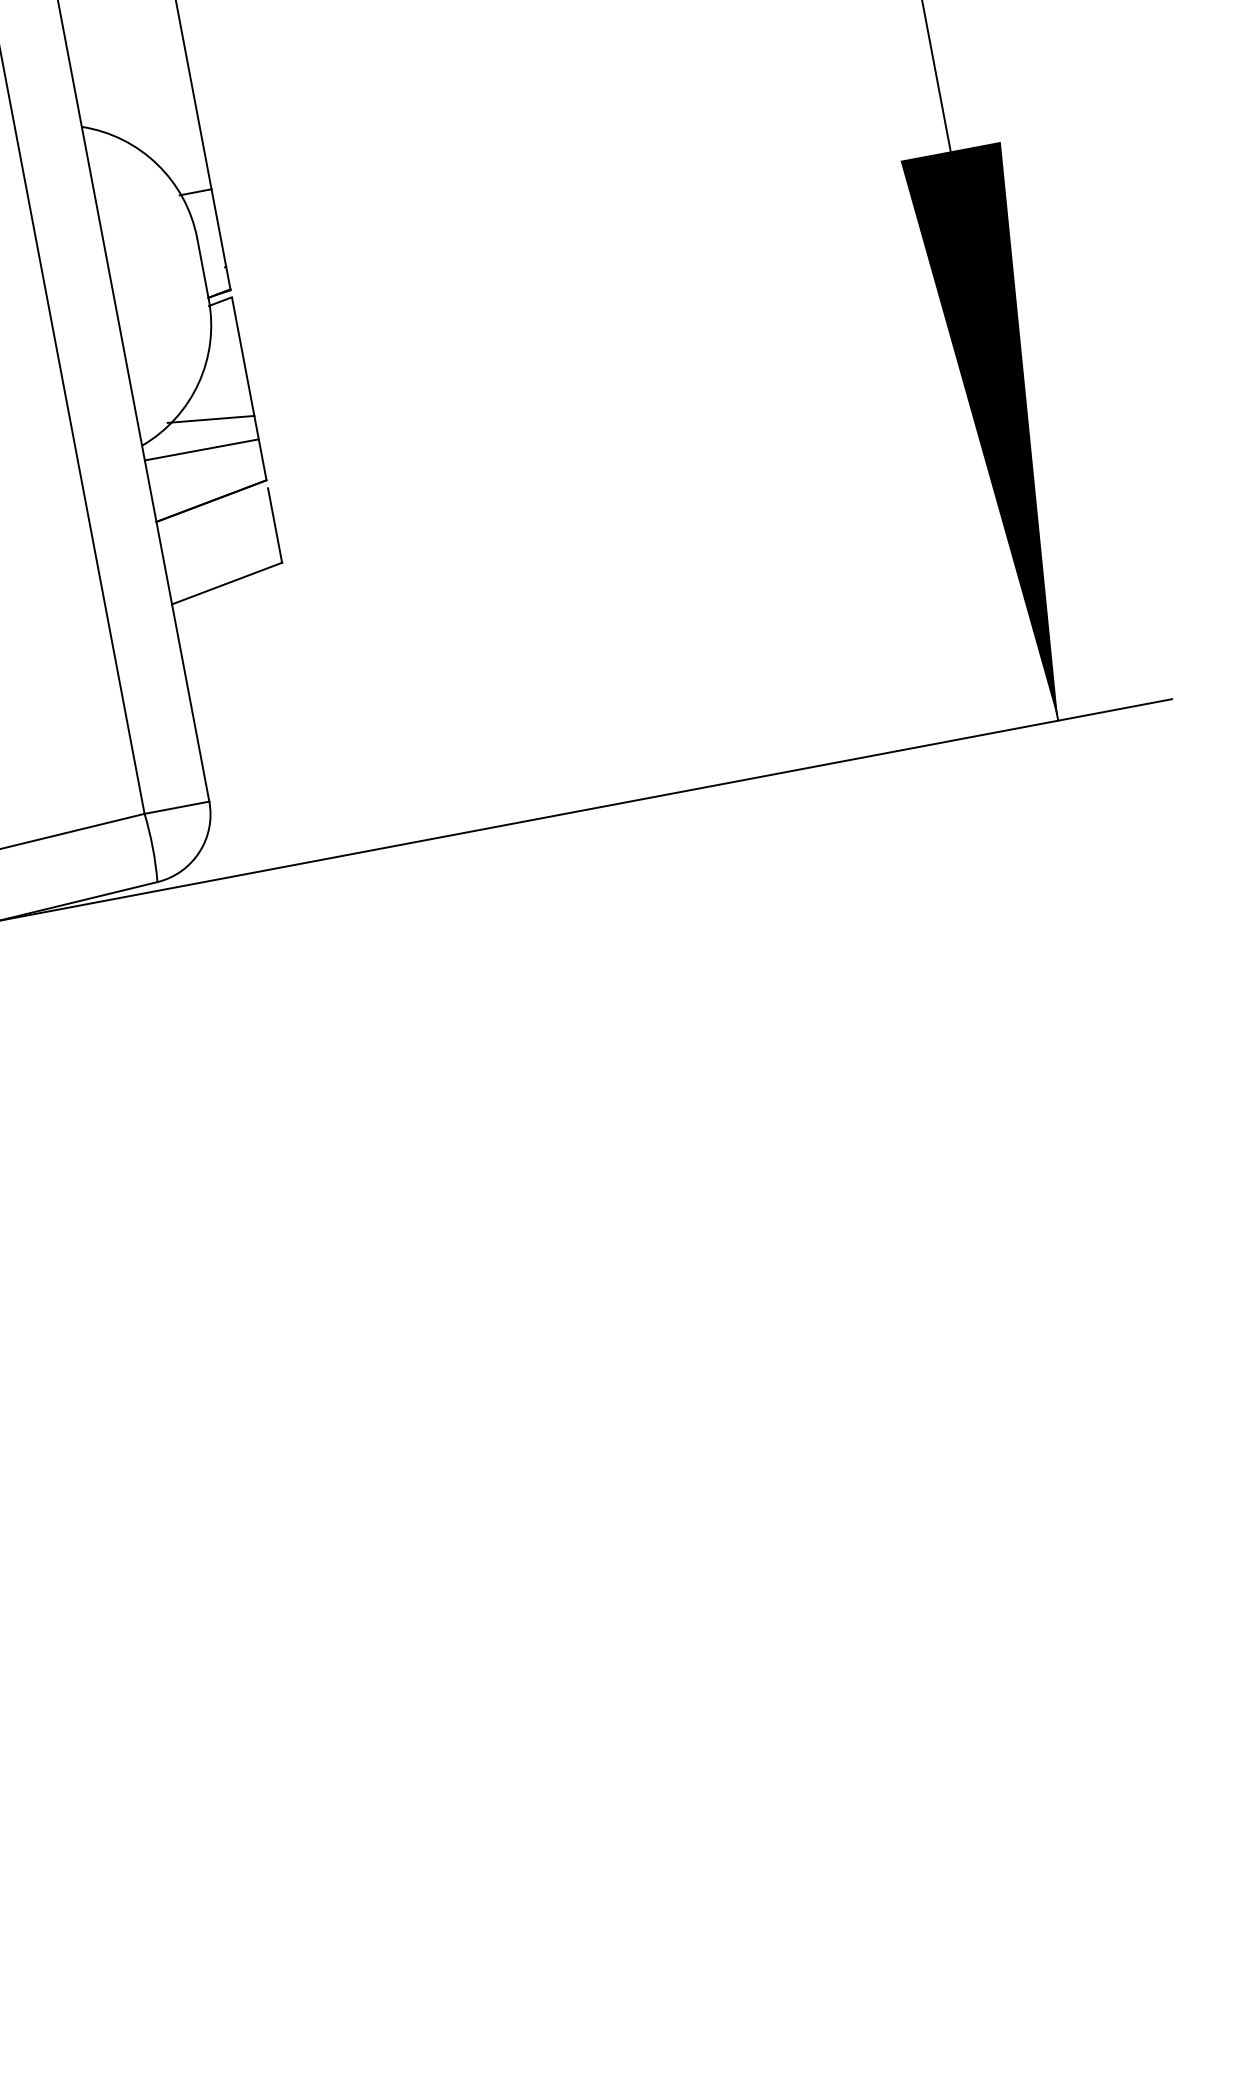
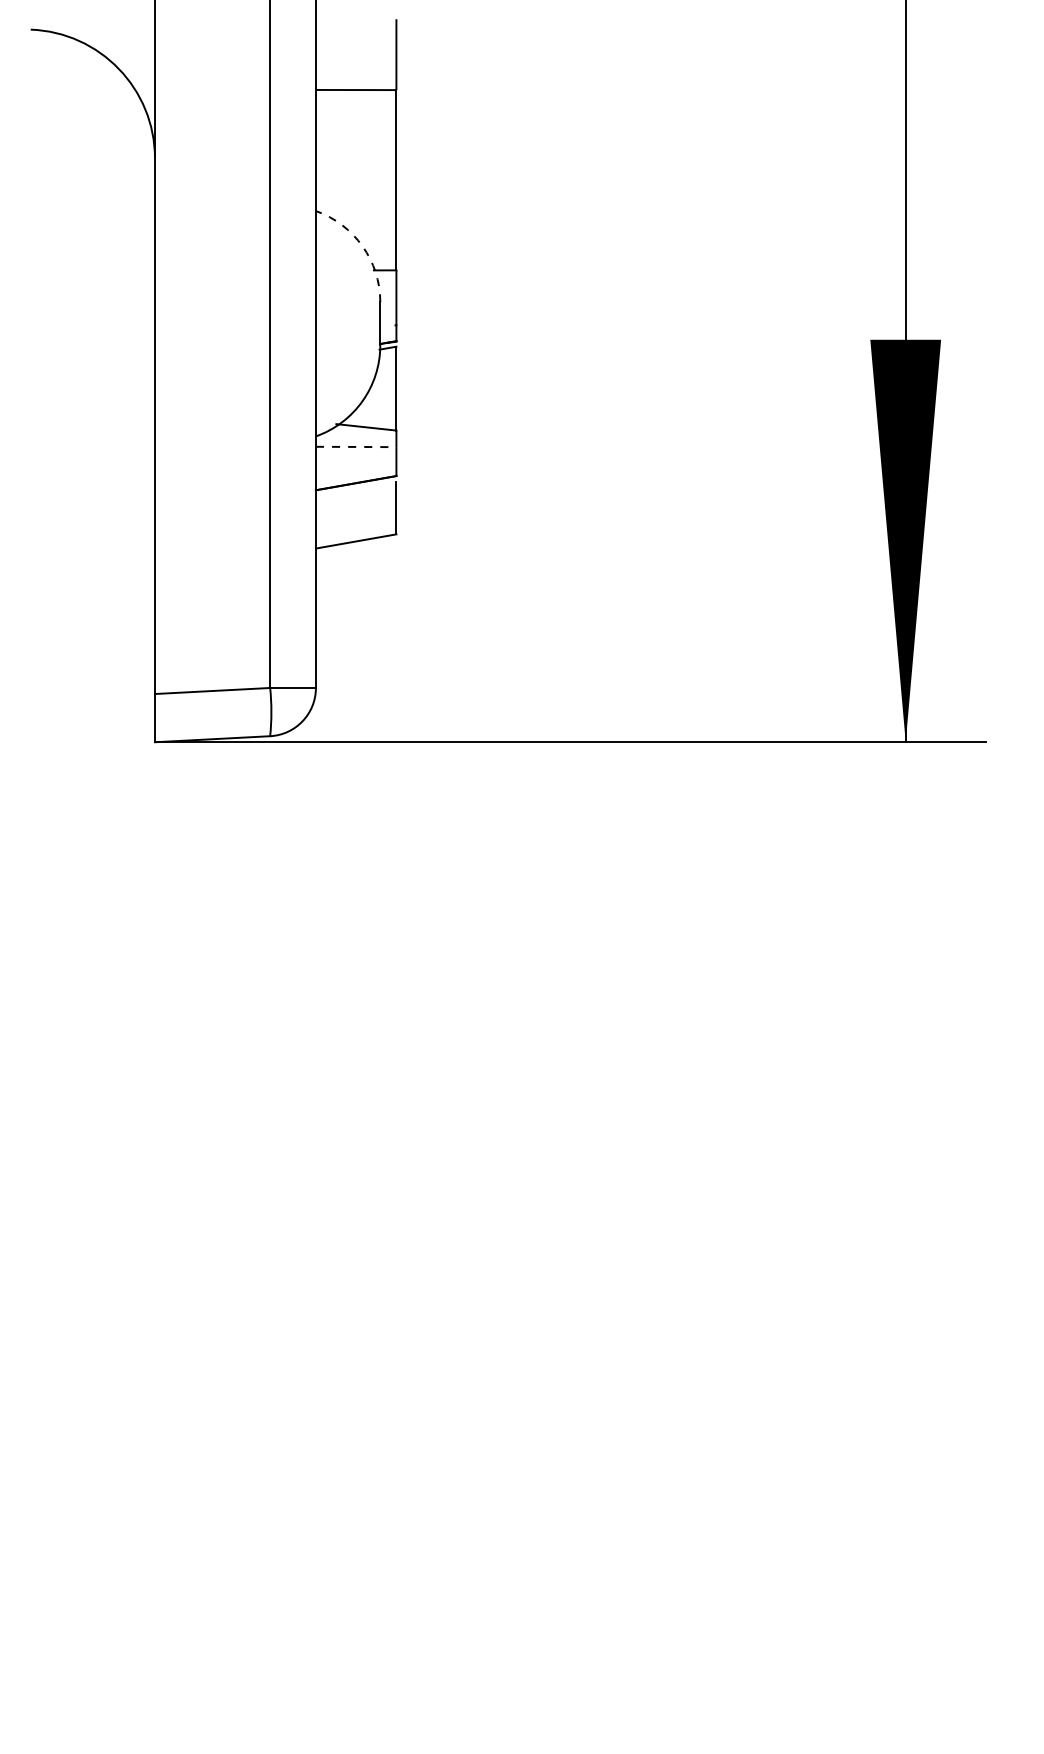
arc: (157, 164) -> (362, 246), solid -> dashed
line: (202, 449) -> (356, 446), solid -> dashed

